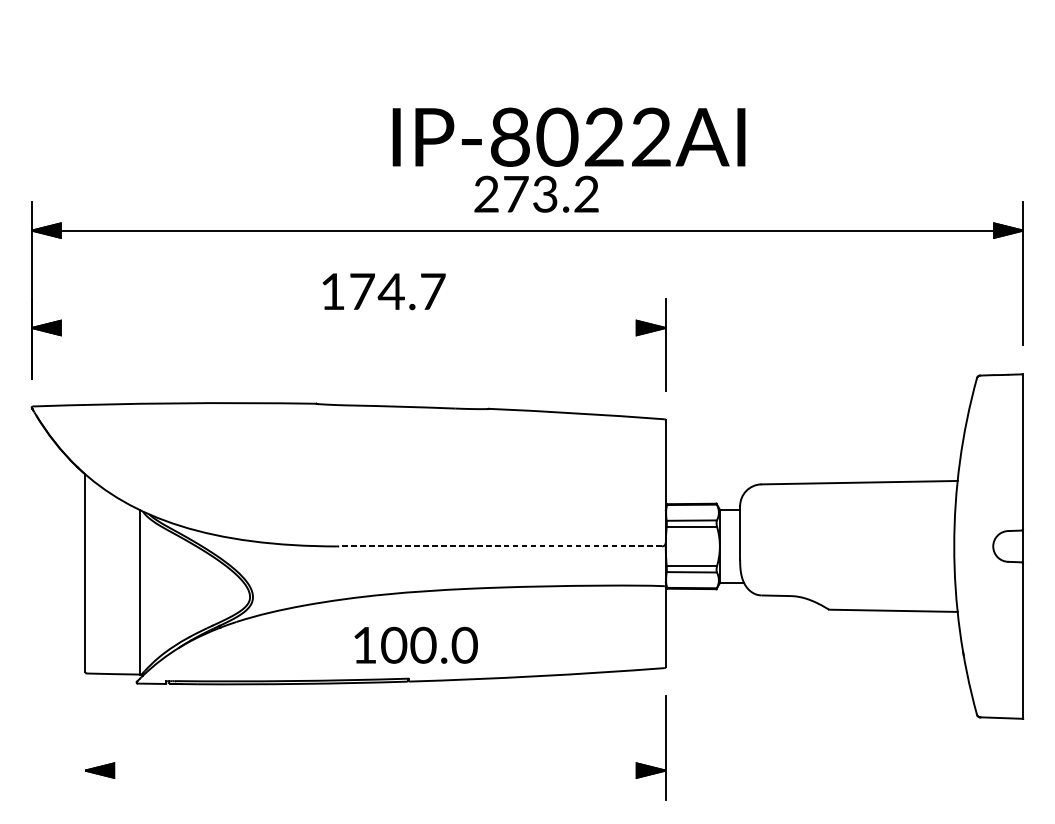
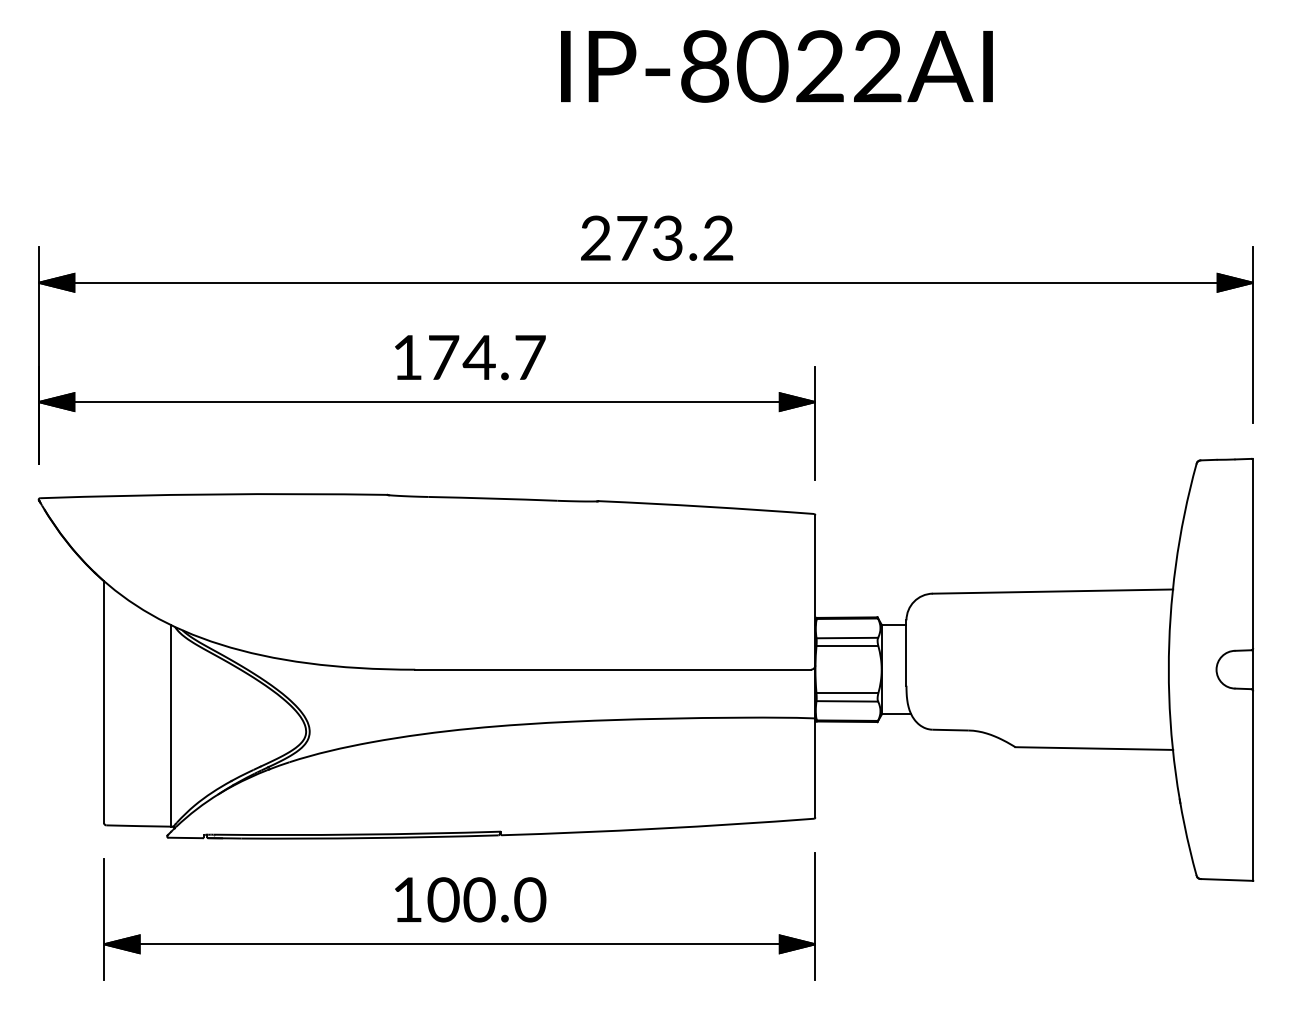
text: (568, 137) -> (776, 66), moved
line: (348, 328) -> (426, 402), added
line: (500, 546) -> (613, 669), dashed -> solid
text: (416, 645) -> (470, 899), moved
line: (85, 749) -> (104, 918), added
line: (375, 770) -> (459, 944), added

